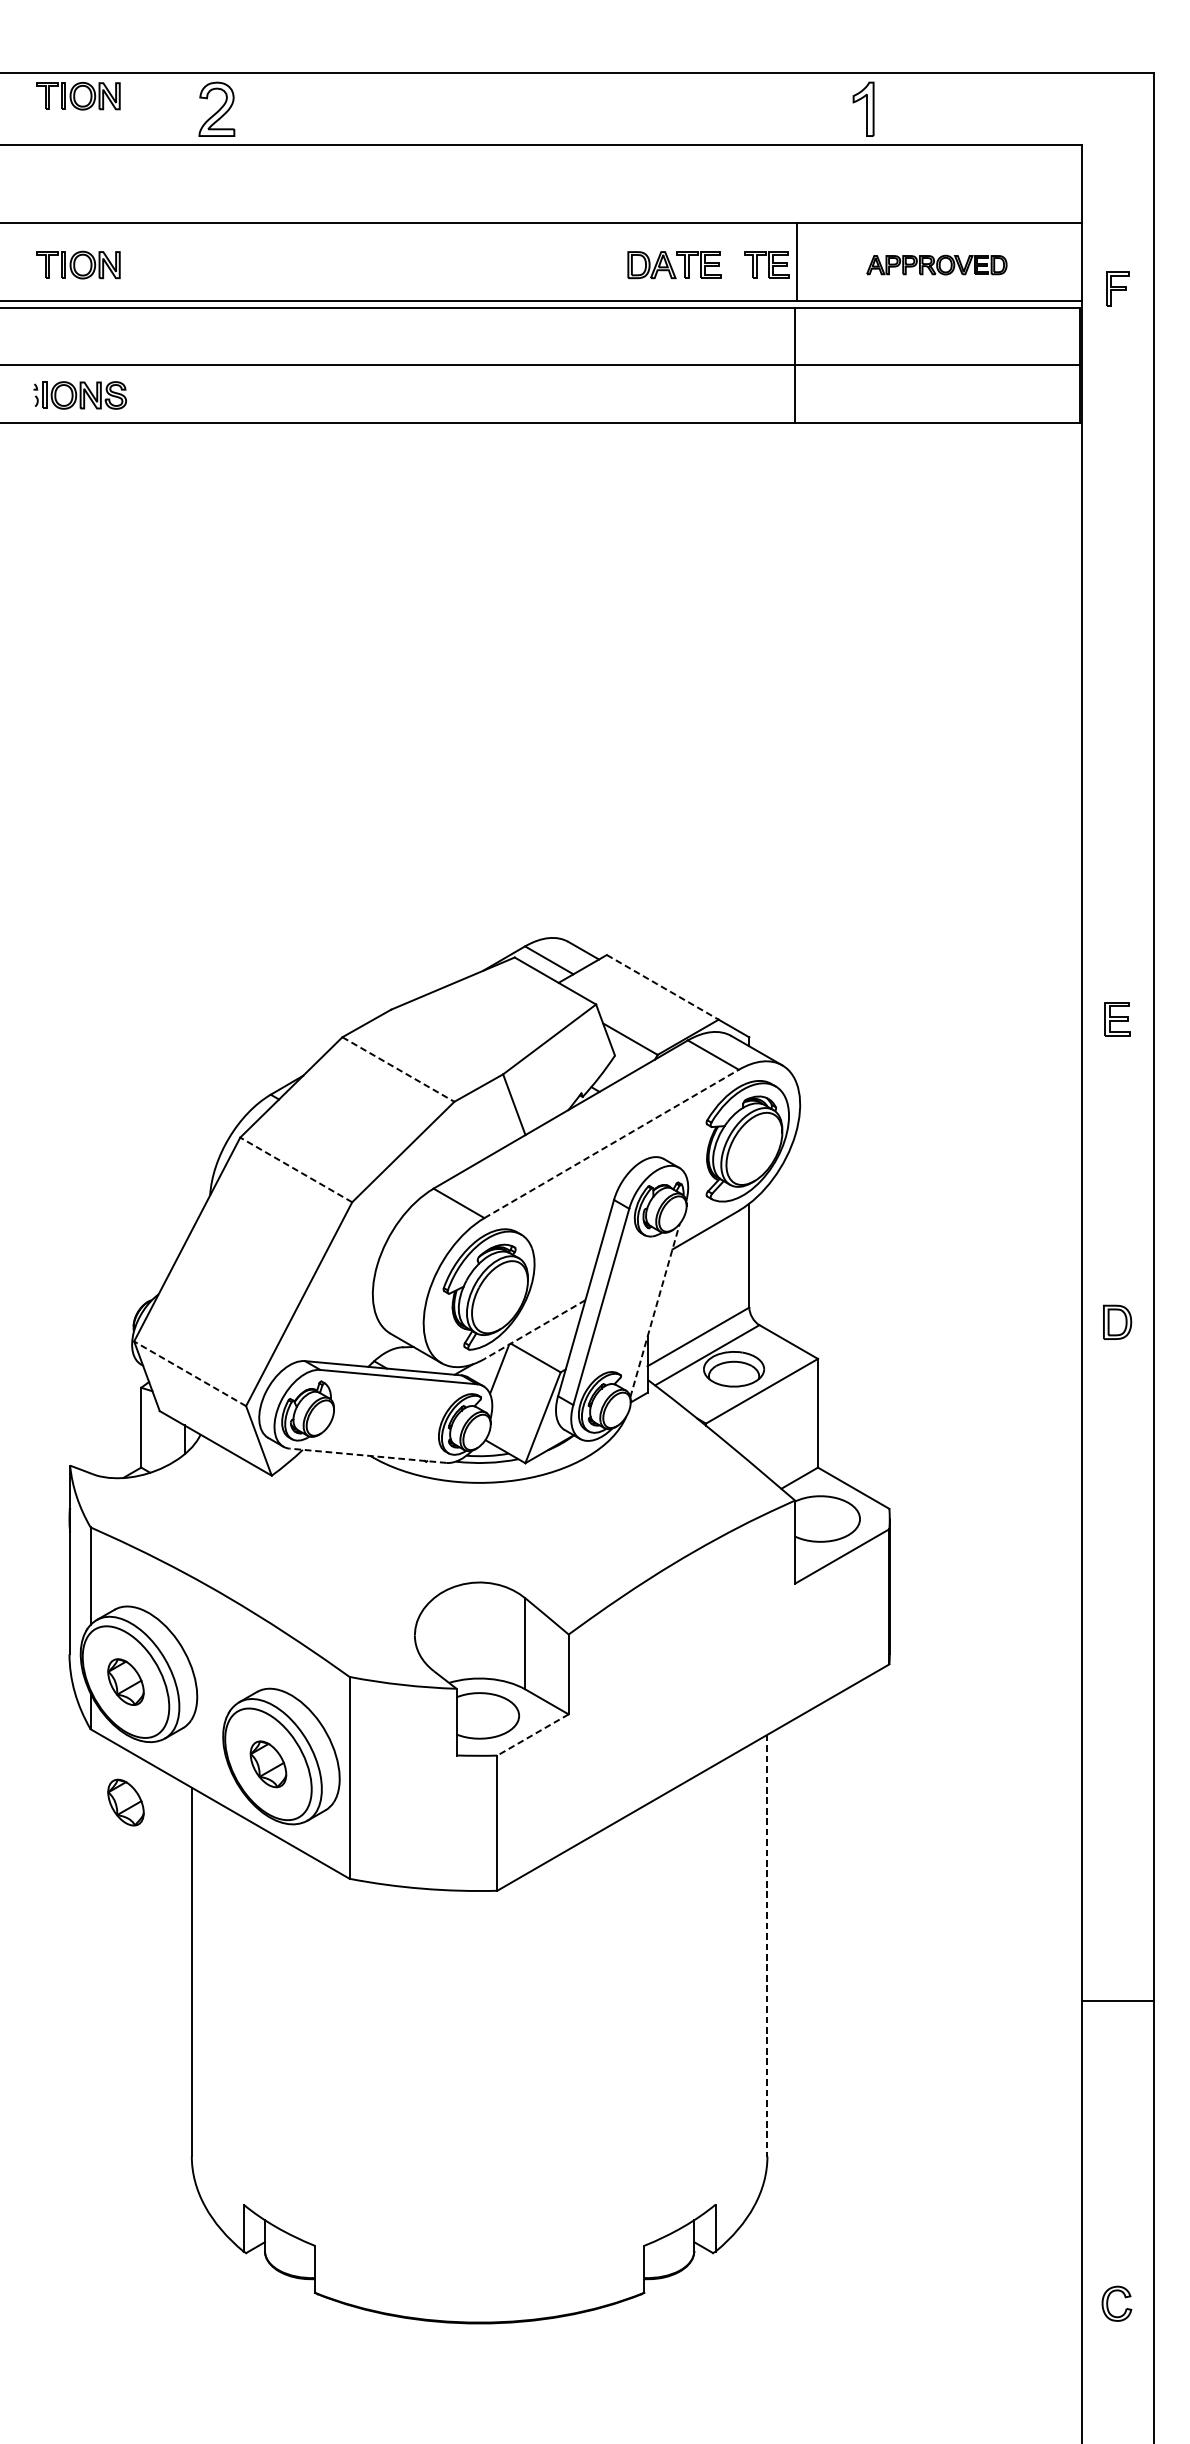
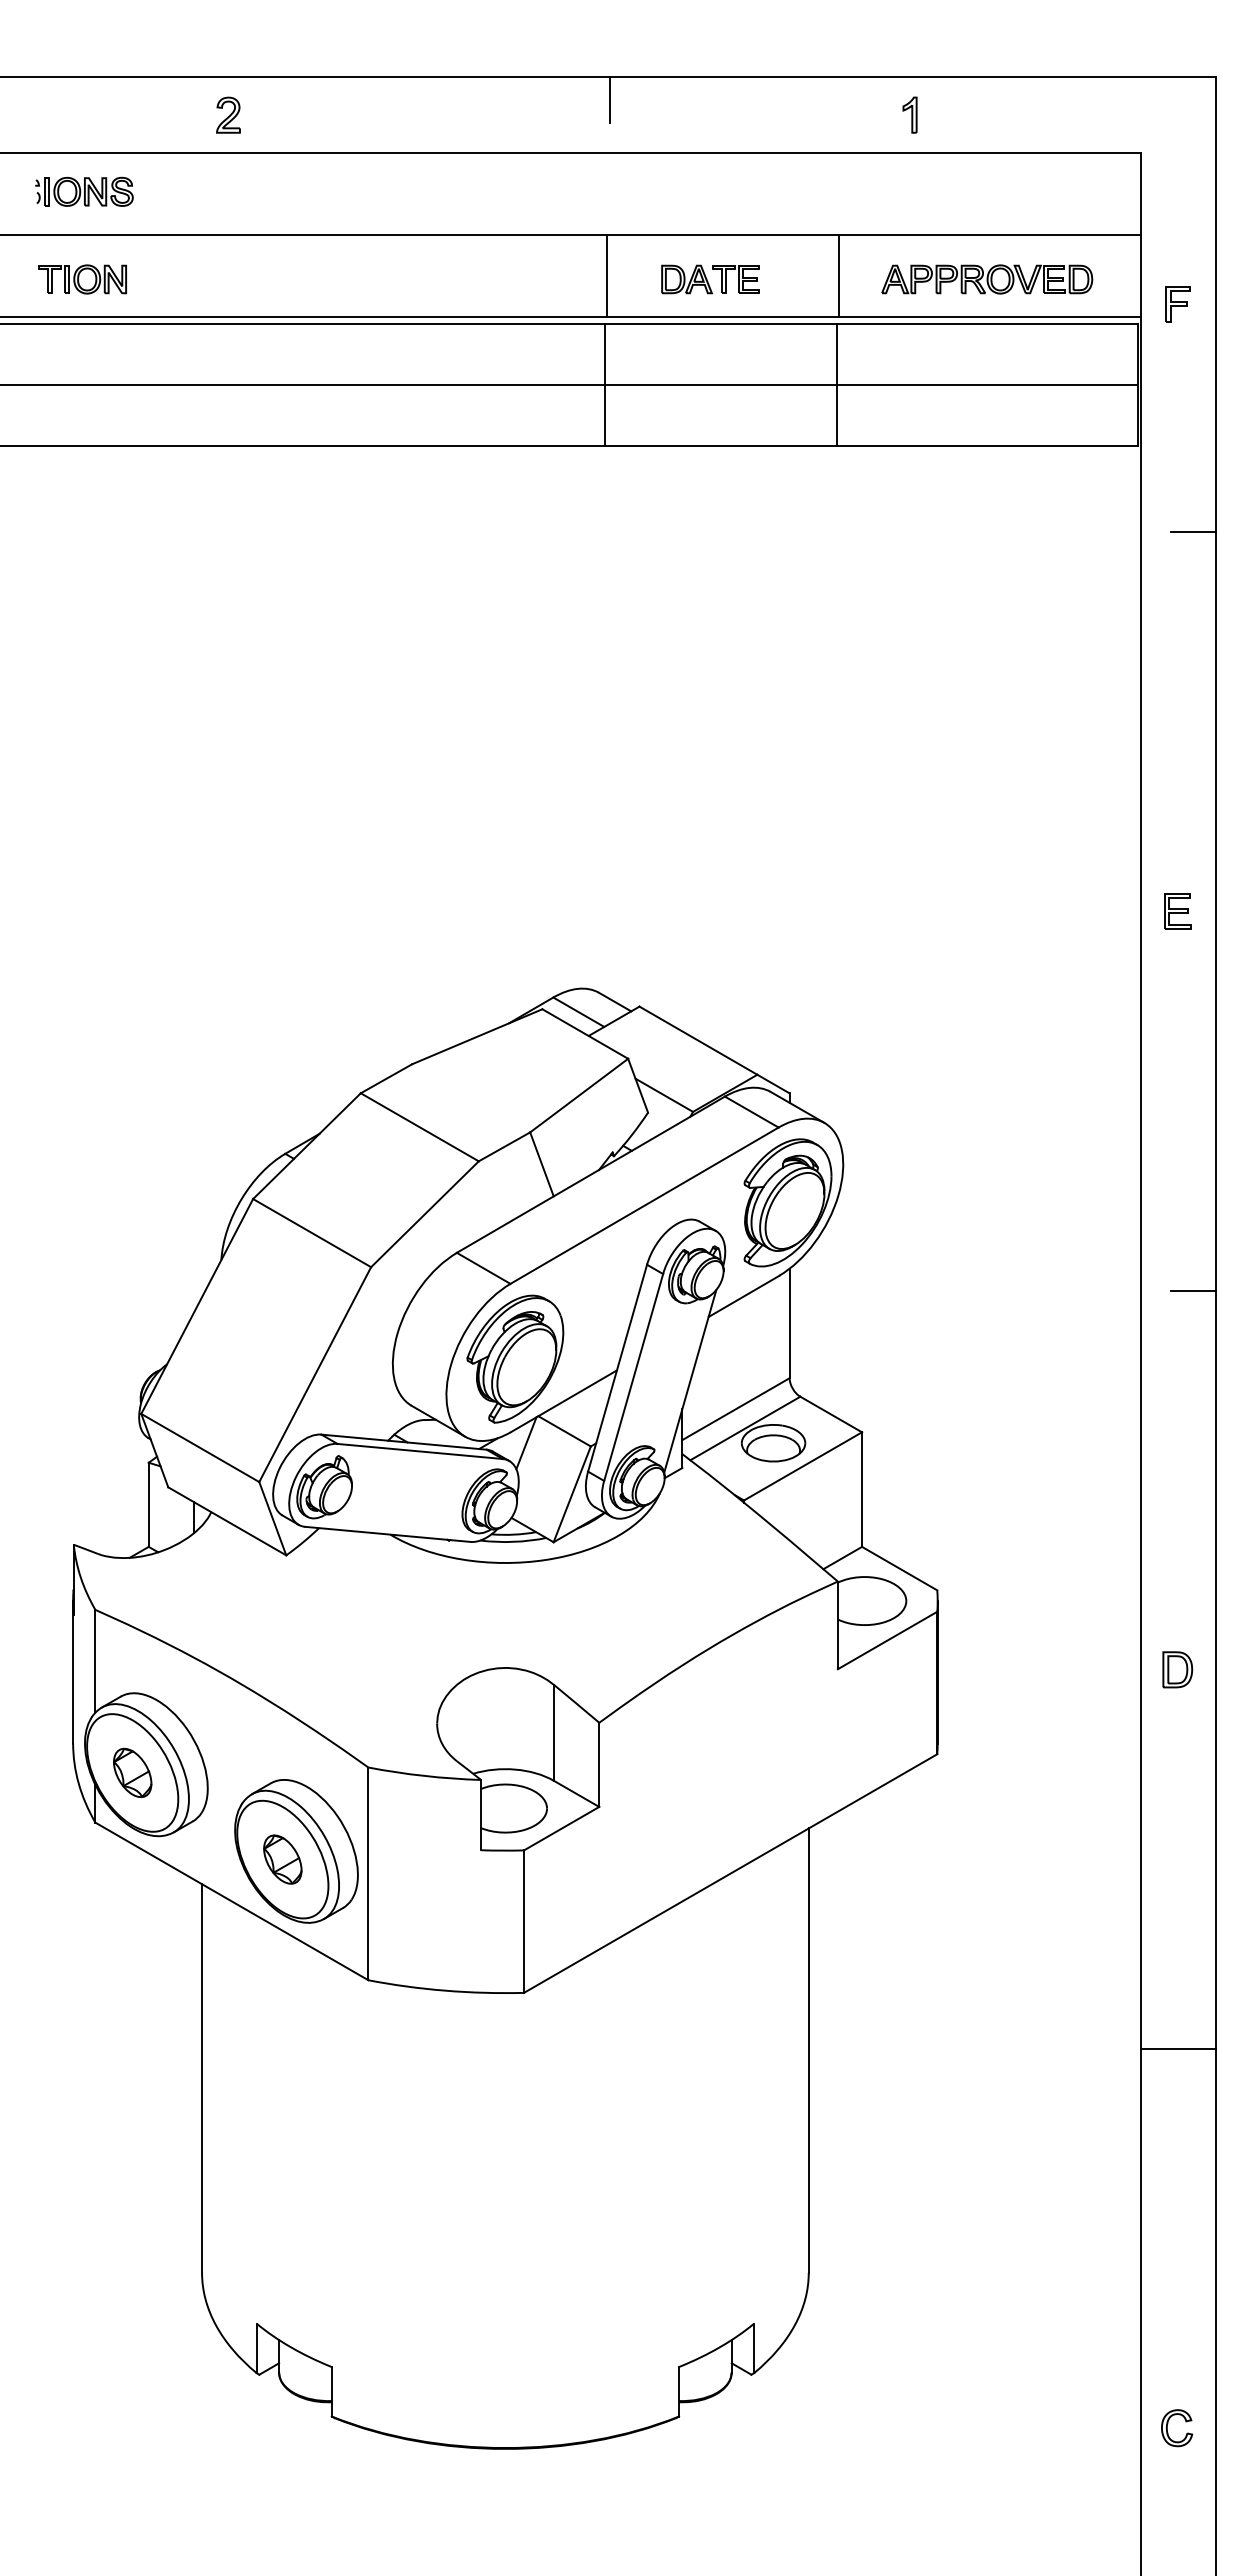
line: (578, 94) -> (609, 99), added
part: (78, 96) -> (82, 101), removed
part: (216, 108) -> (228, 114), size x0.62
part: (863, 108) -> (909, 114), size x0.62
line: (575, 262) -> (606, 276), added
part: (766, 265) -> (807, 279), removed
part: (937, 265) -> (987, 279), size x1.43
line: (573, 364) -> (604, 384), added
part: (80, 395) -> (84, 191), moved
line: (1132, 505) -> (1193, 532), added
line: (662, 987) -> (698, 1040), dashed -> solid
part: (1117, 1019) -> (1177, 911), moved
line: (399, 1069) -> (420, 1127), dashed -> solid
line: (611, 1143) -> (644, 1205), dashed -> solid
line: (295, 1169) -> (311, 1232), dashed -> solid
line: (1132, 1224) -> (1193, 1290), added
line: (655, 1310) -> (690, 1381), dashed -> solid
part: (1117, 1322) -> (1177, 1669), moved
line: (534, 1329) -> (563, 1401), dashed -> solid
line: (189, 1373) -> (199, 1447), dashed -> solid
line: (367, 1455) -> (387, 1534), dashed -> solid
line: (532, 1734) -> (561, 1828), dashed -> solid
part: (125, 1802) -> (132, 1899), removed
line: (767, 1946) -> (808, 2051), dashed -> solid
line: (1118, 2001) -> (1178, 2049), moved

